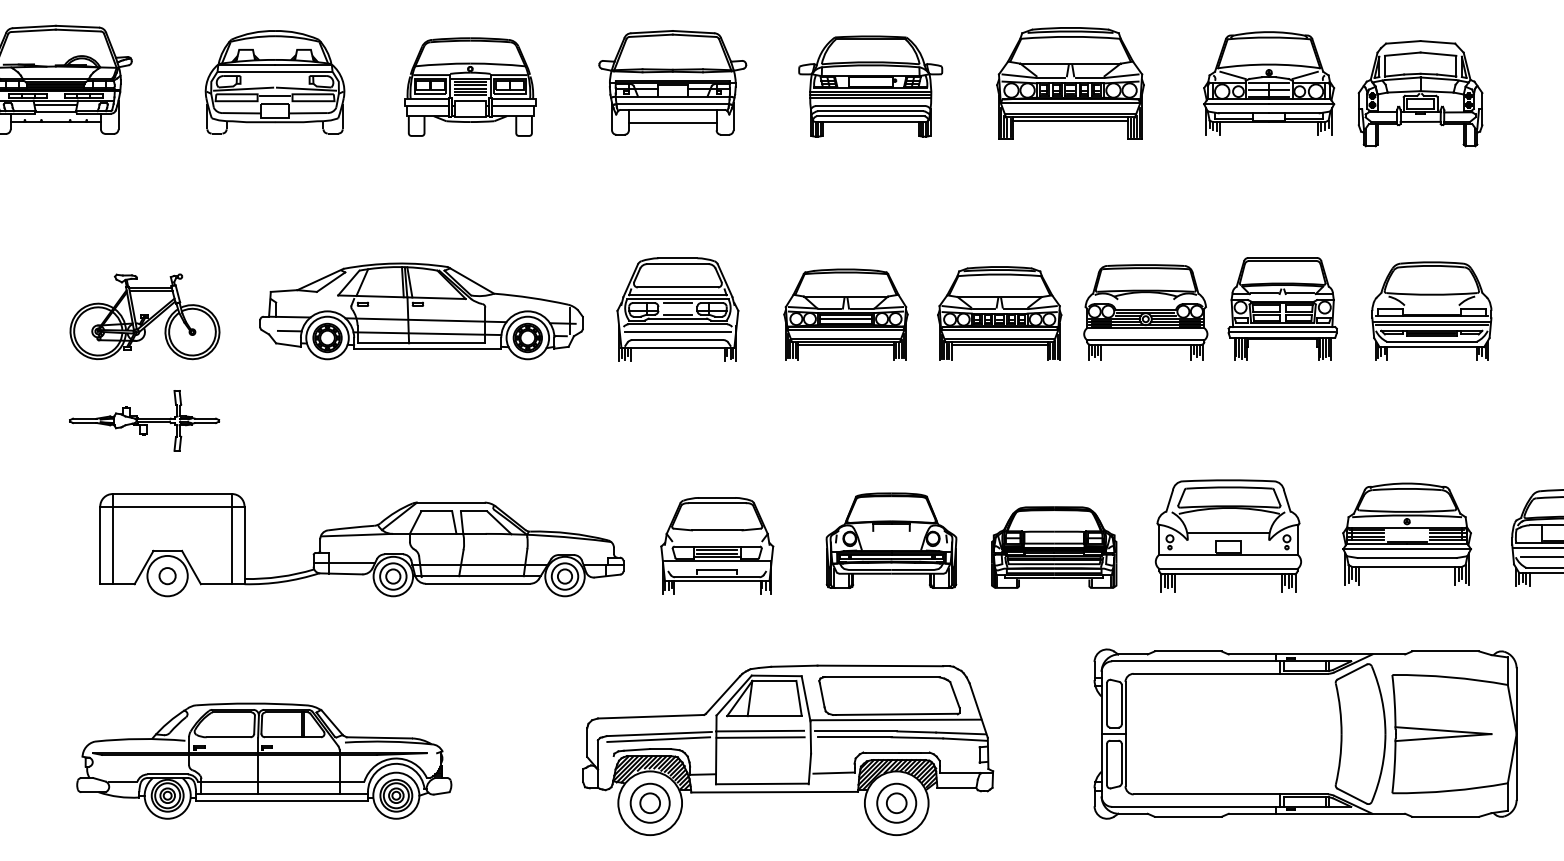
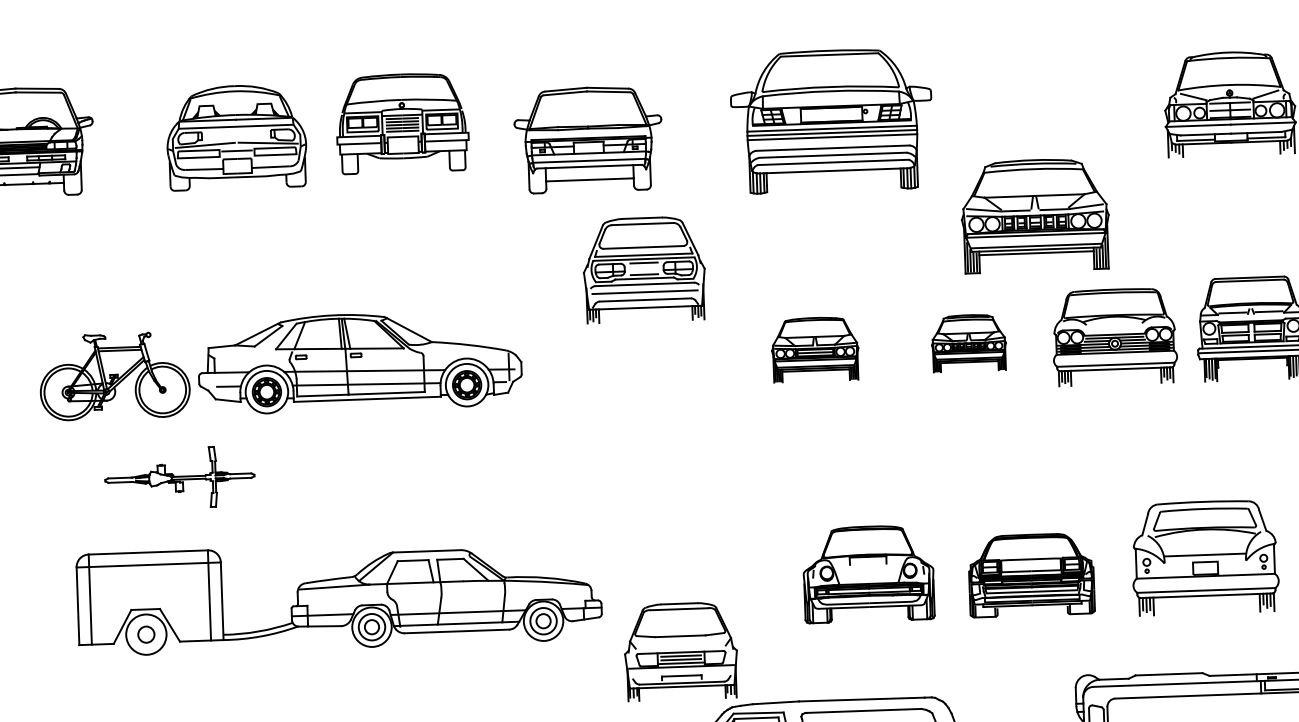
part: (672, 82) -> (588, 139), moved
part: (1070, 83) -> (1035, 215), moved
part: (470, 86) -> (402, 122), moved
part: (870, 86) -> (831, 120), size x1.4
part: (677, 309) -> (643, 269), moved
part: (421, 311) -> (359, 362), moved
part: (999, 313) -> (968, 343), size x0.6
part: (845, 314) -> (814, 349), size x0.7
part: (144, 420) -> (179, 477), moved
part: (717, 545) -> (681, 651), moved

